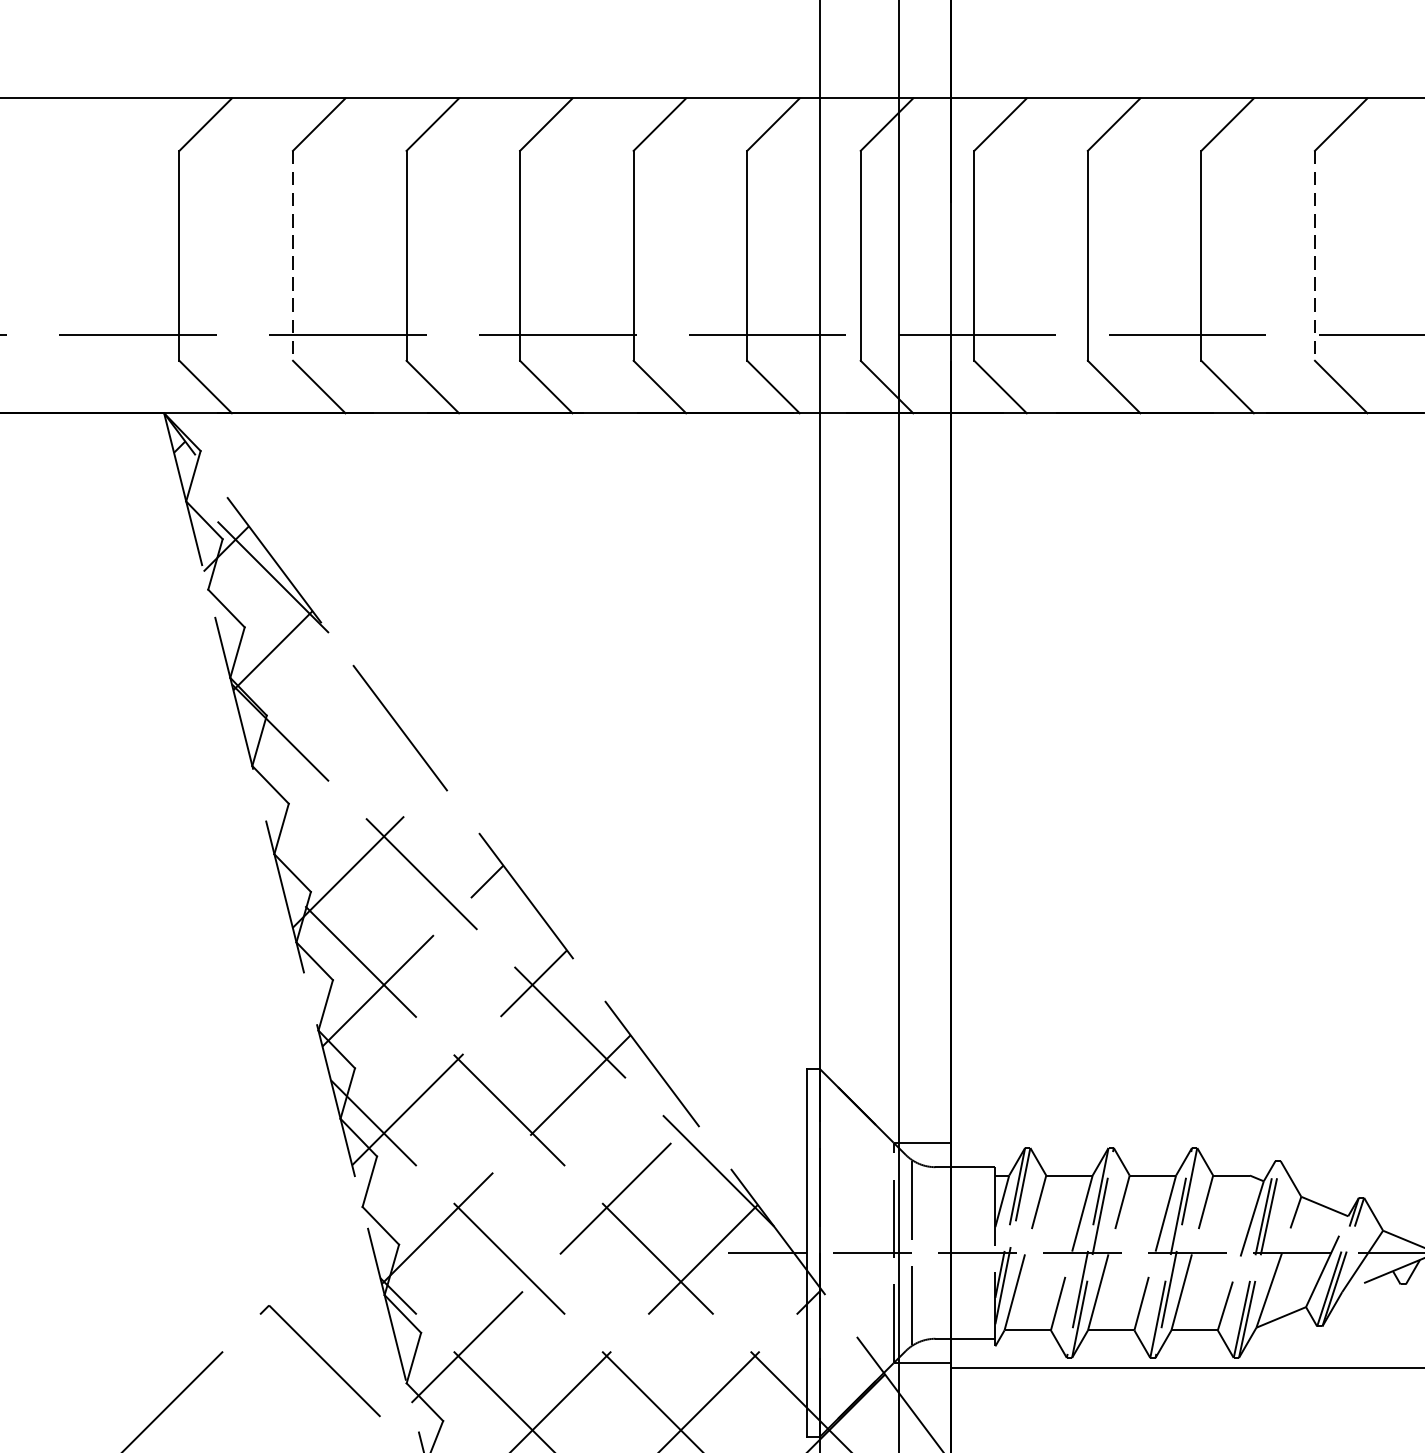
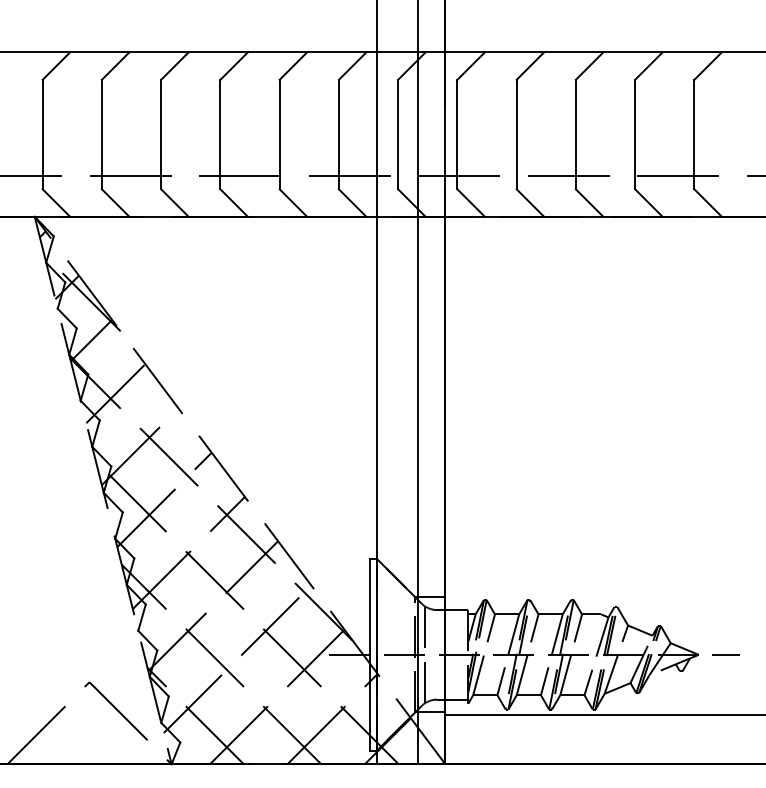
line: (292, 255) -> (101, 134), dashed -> solid
line: (1315, 255) -> (635, 134), dashed -> solid
line: (318, 752) -> (115, 393), added

